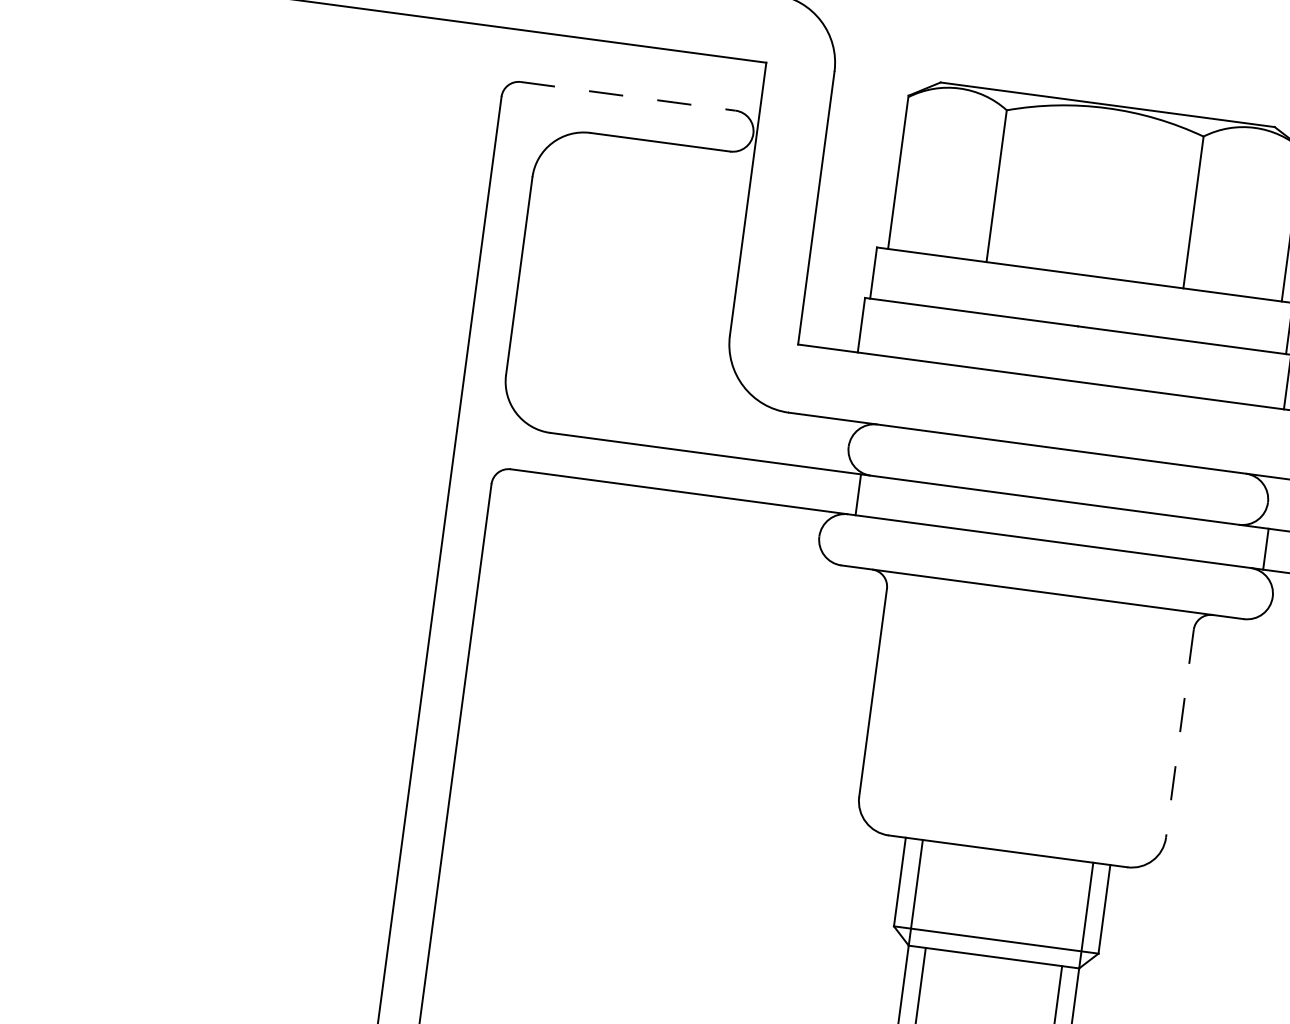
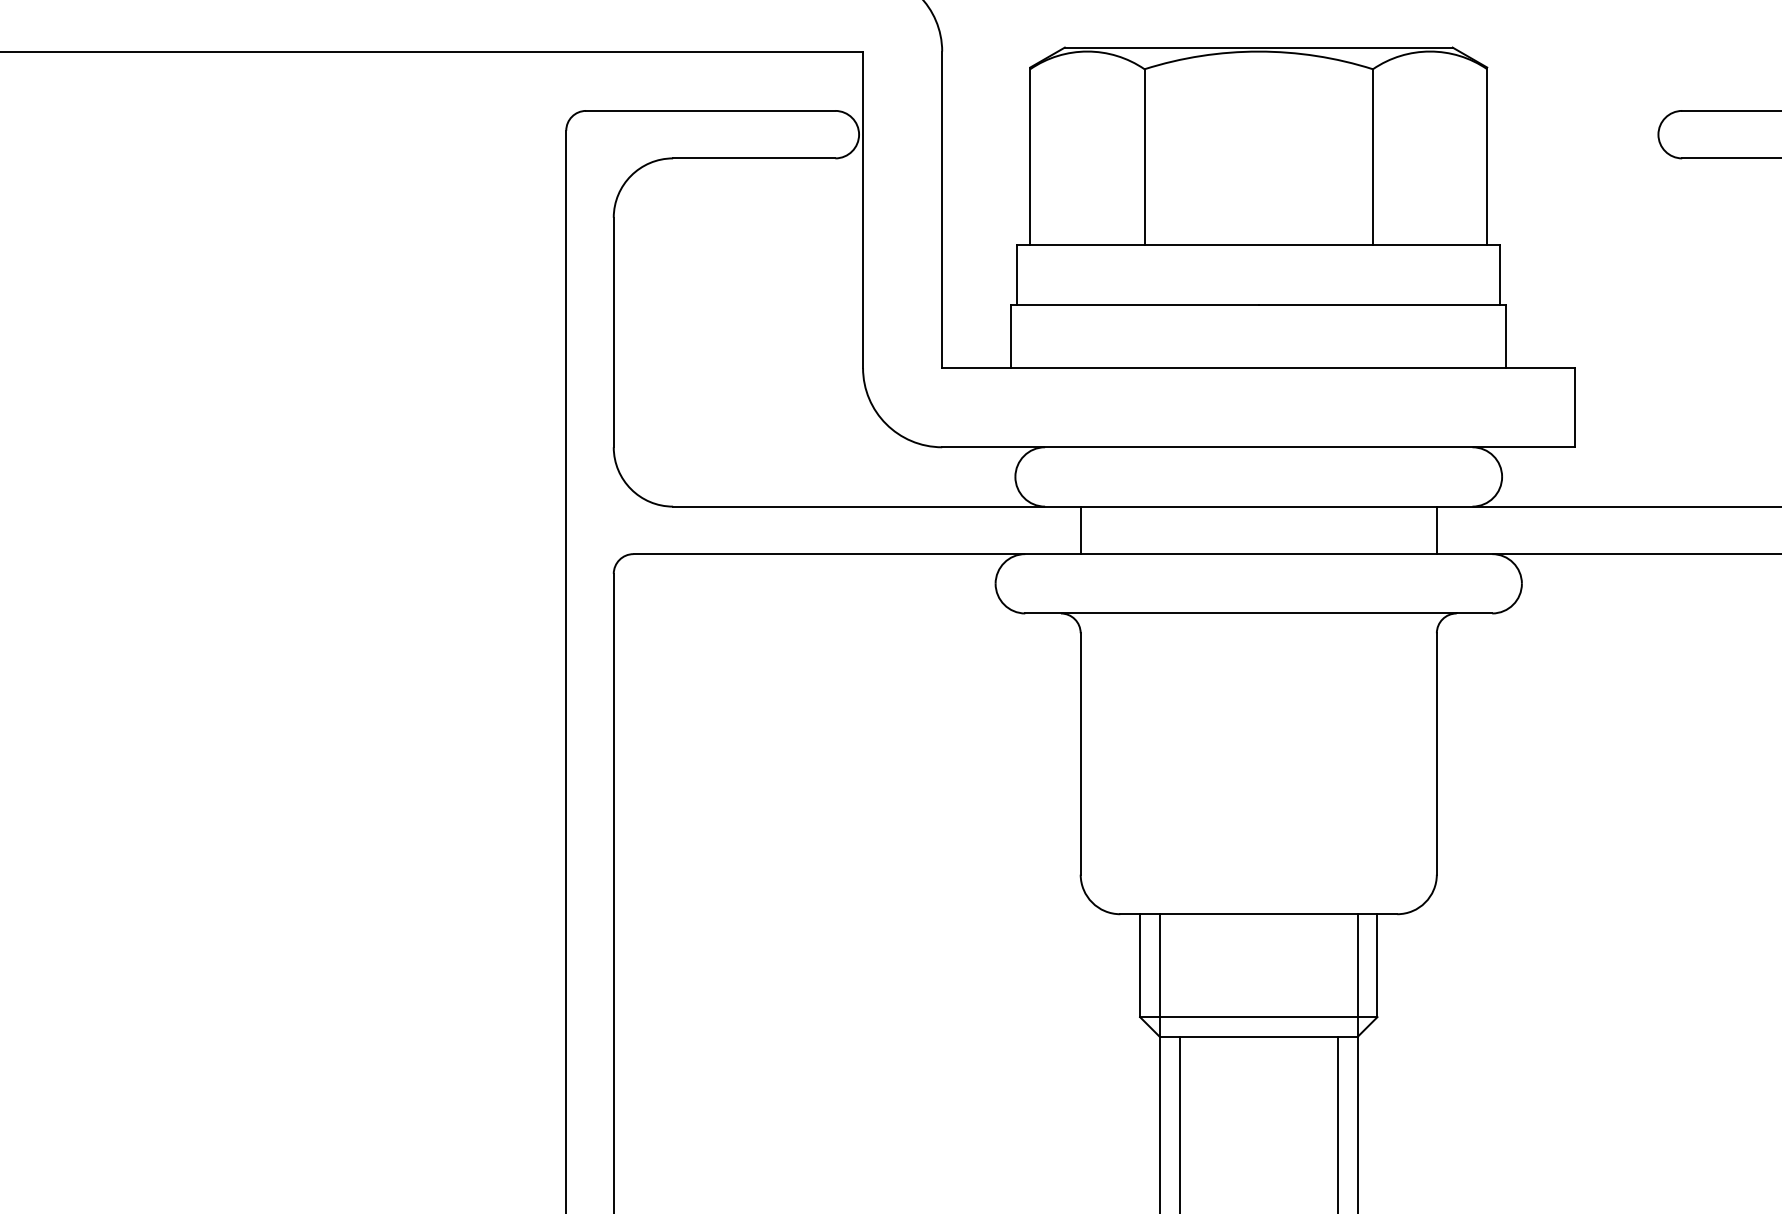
line: (628, 95) -> (710, 110), dashed -> solid
line: (858, 494) -> (1080, 530), moved
line: (1265, 549) -> (1436, 530), moved
line: (1179, 733) -> (1436, 753), dashed -> solid

